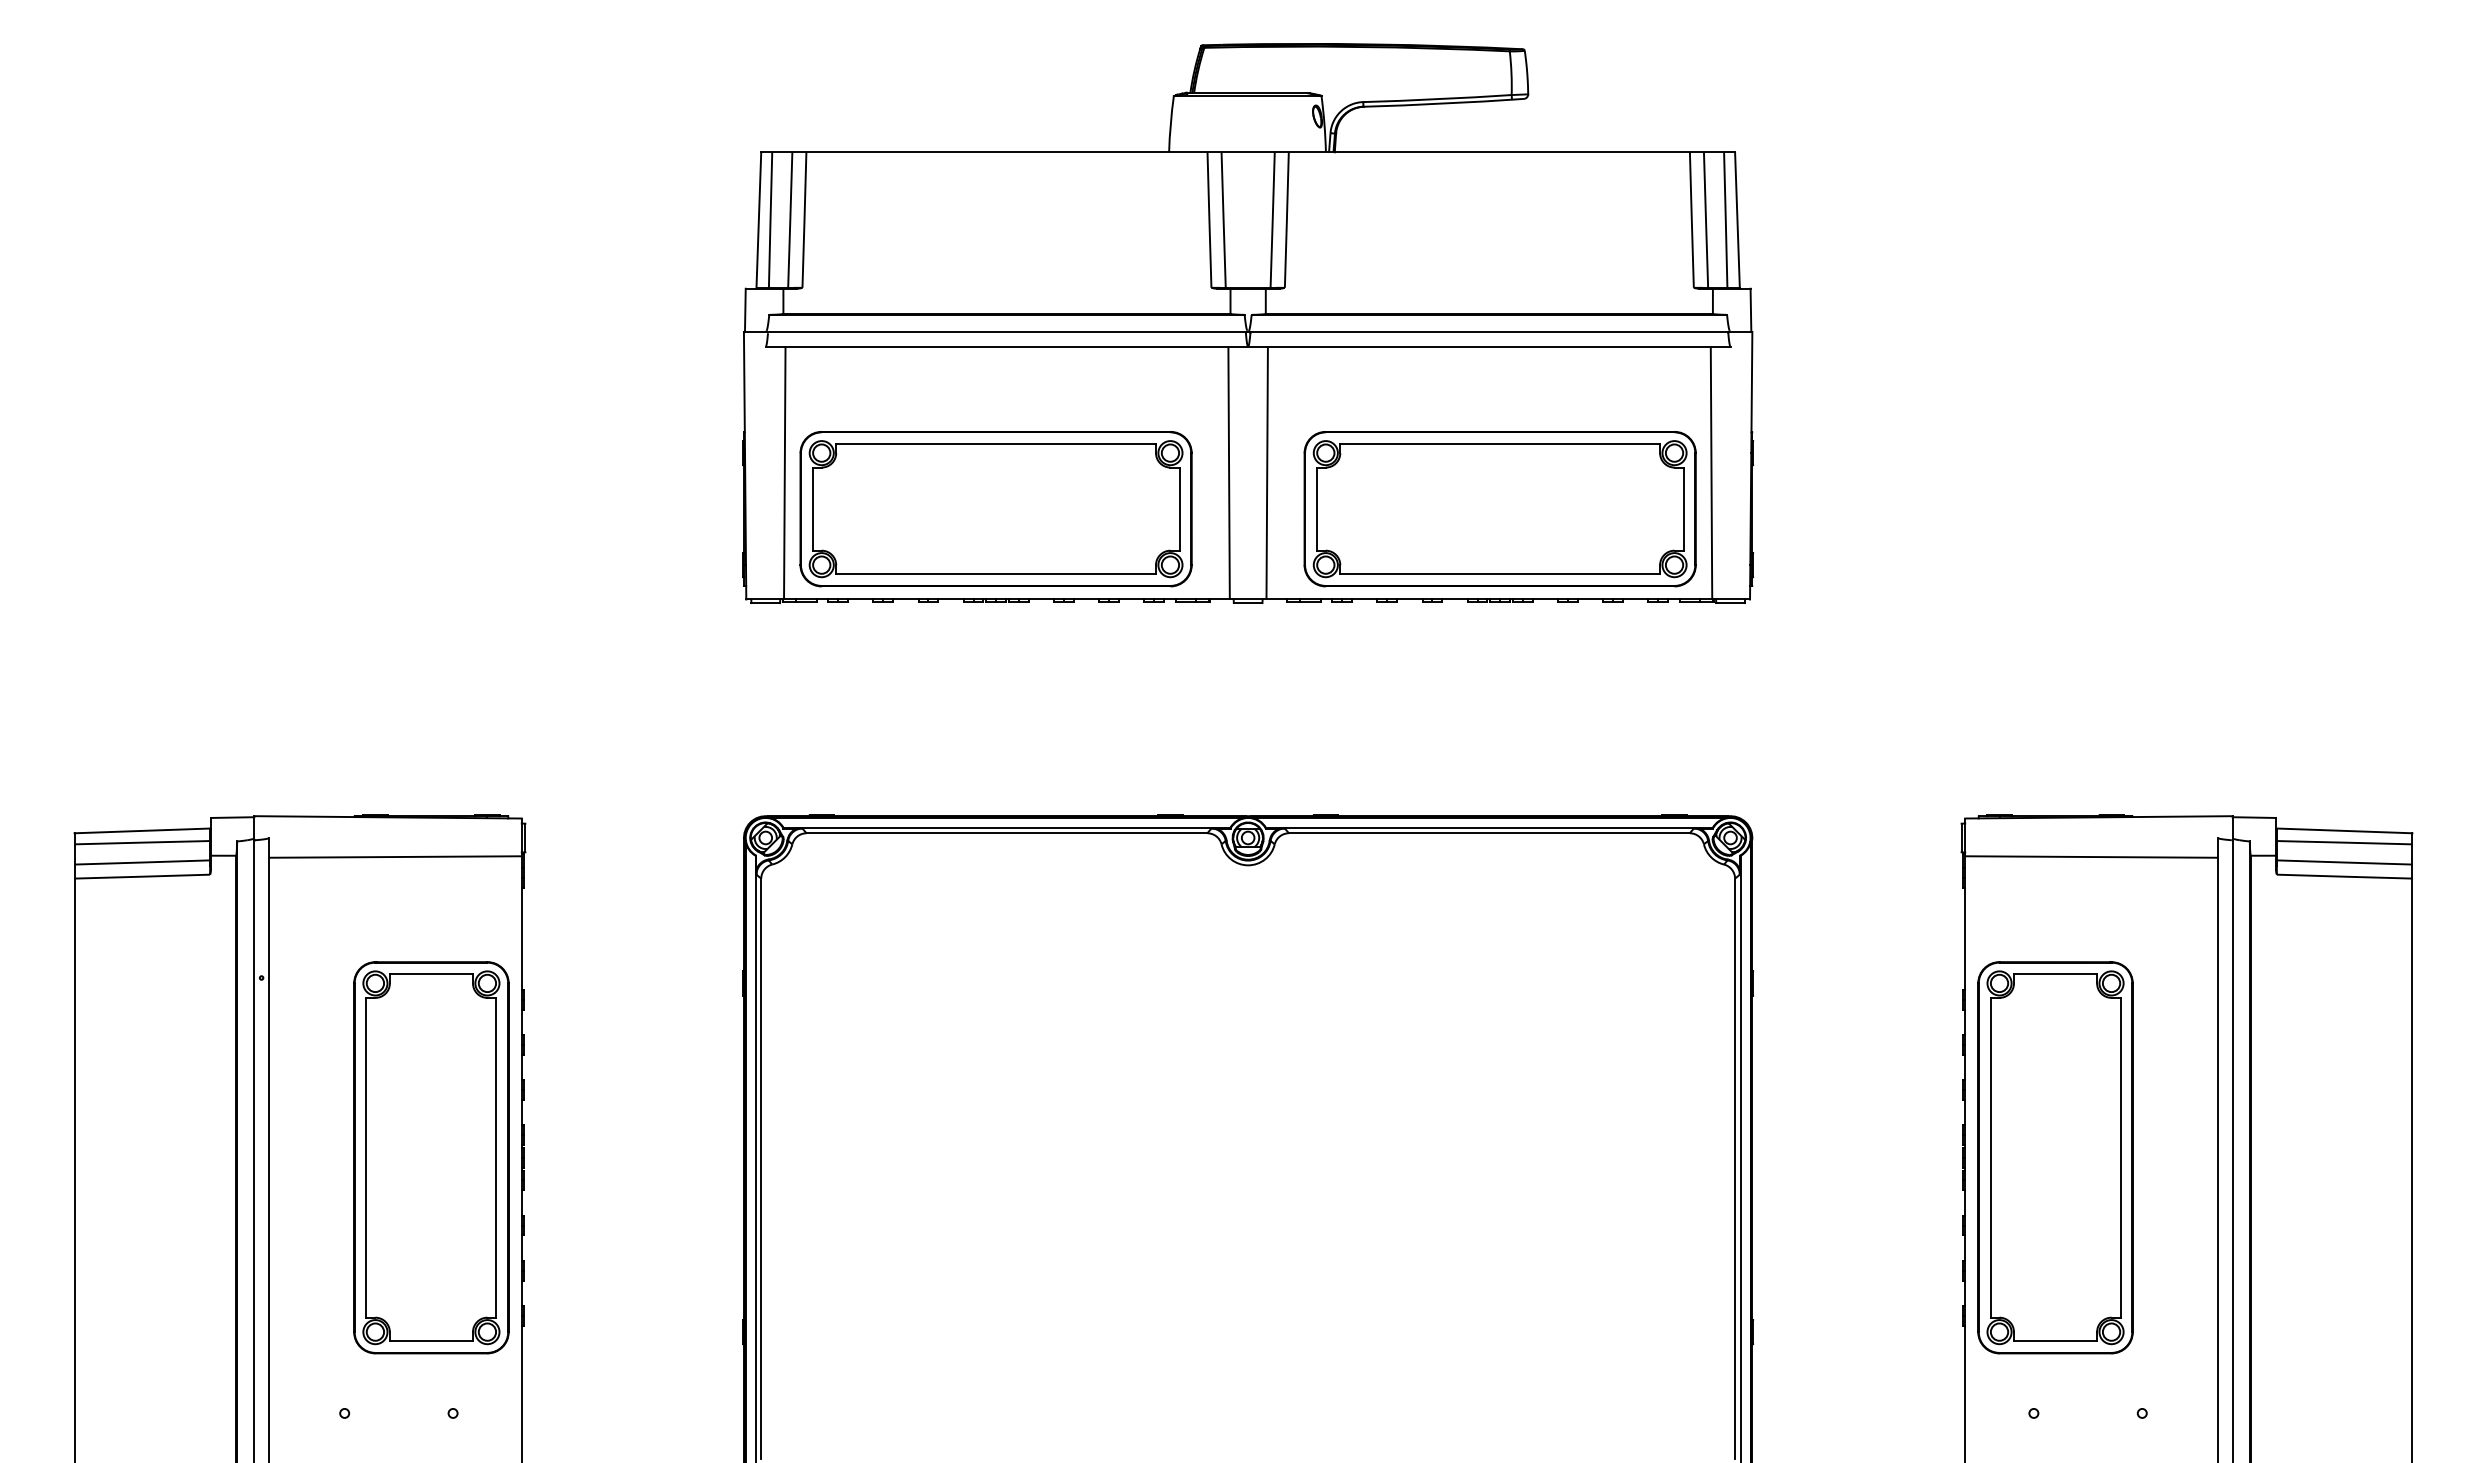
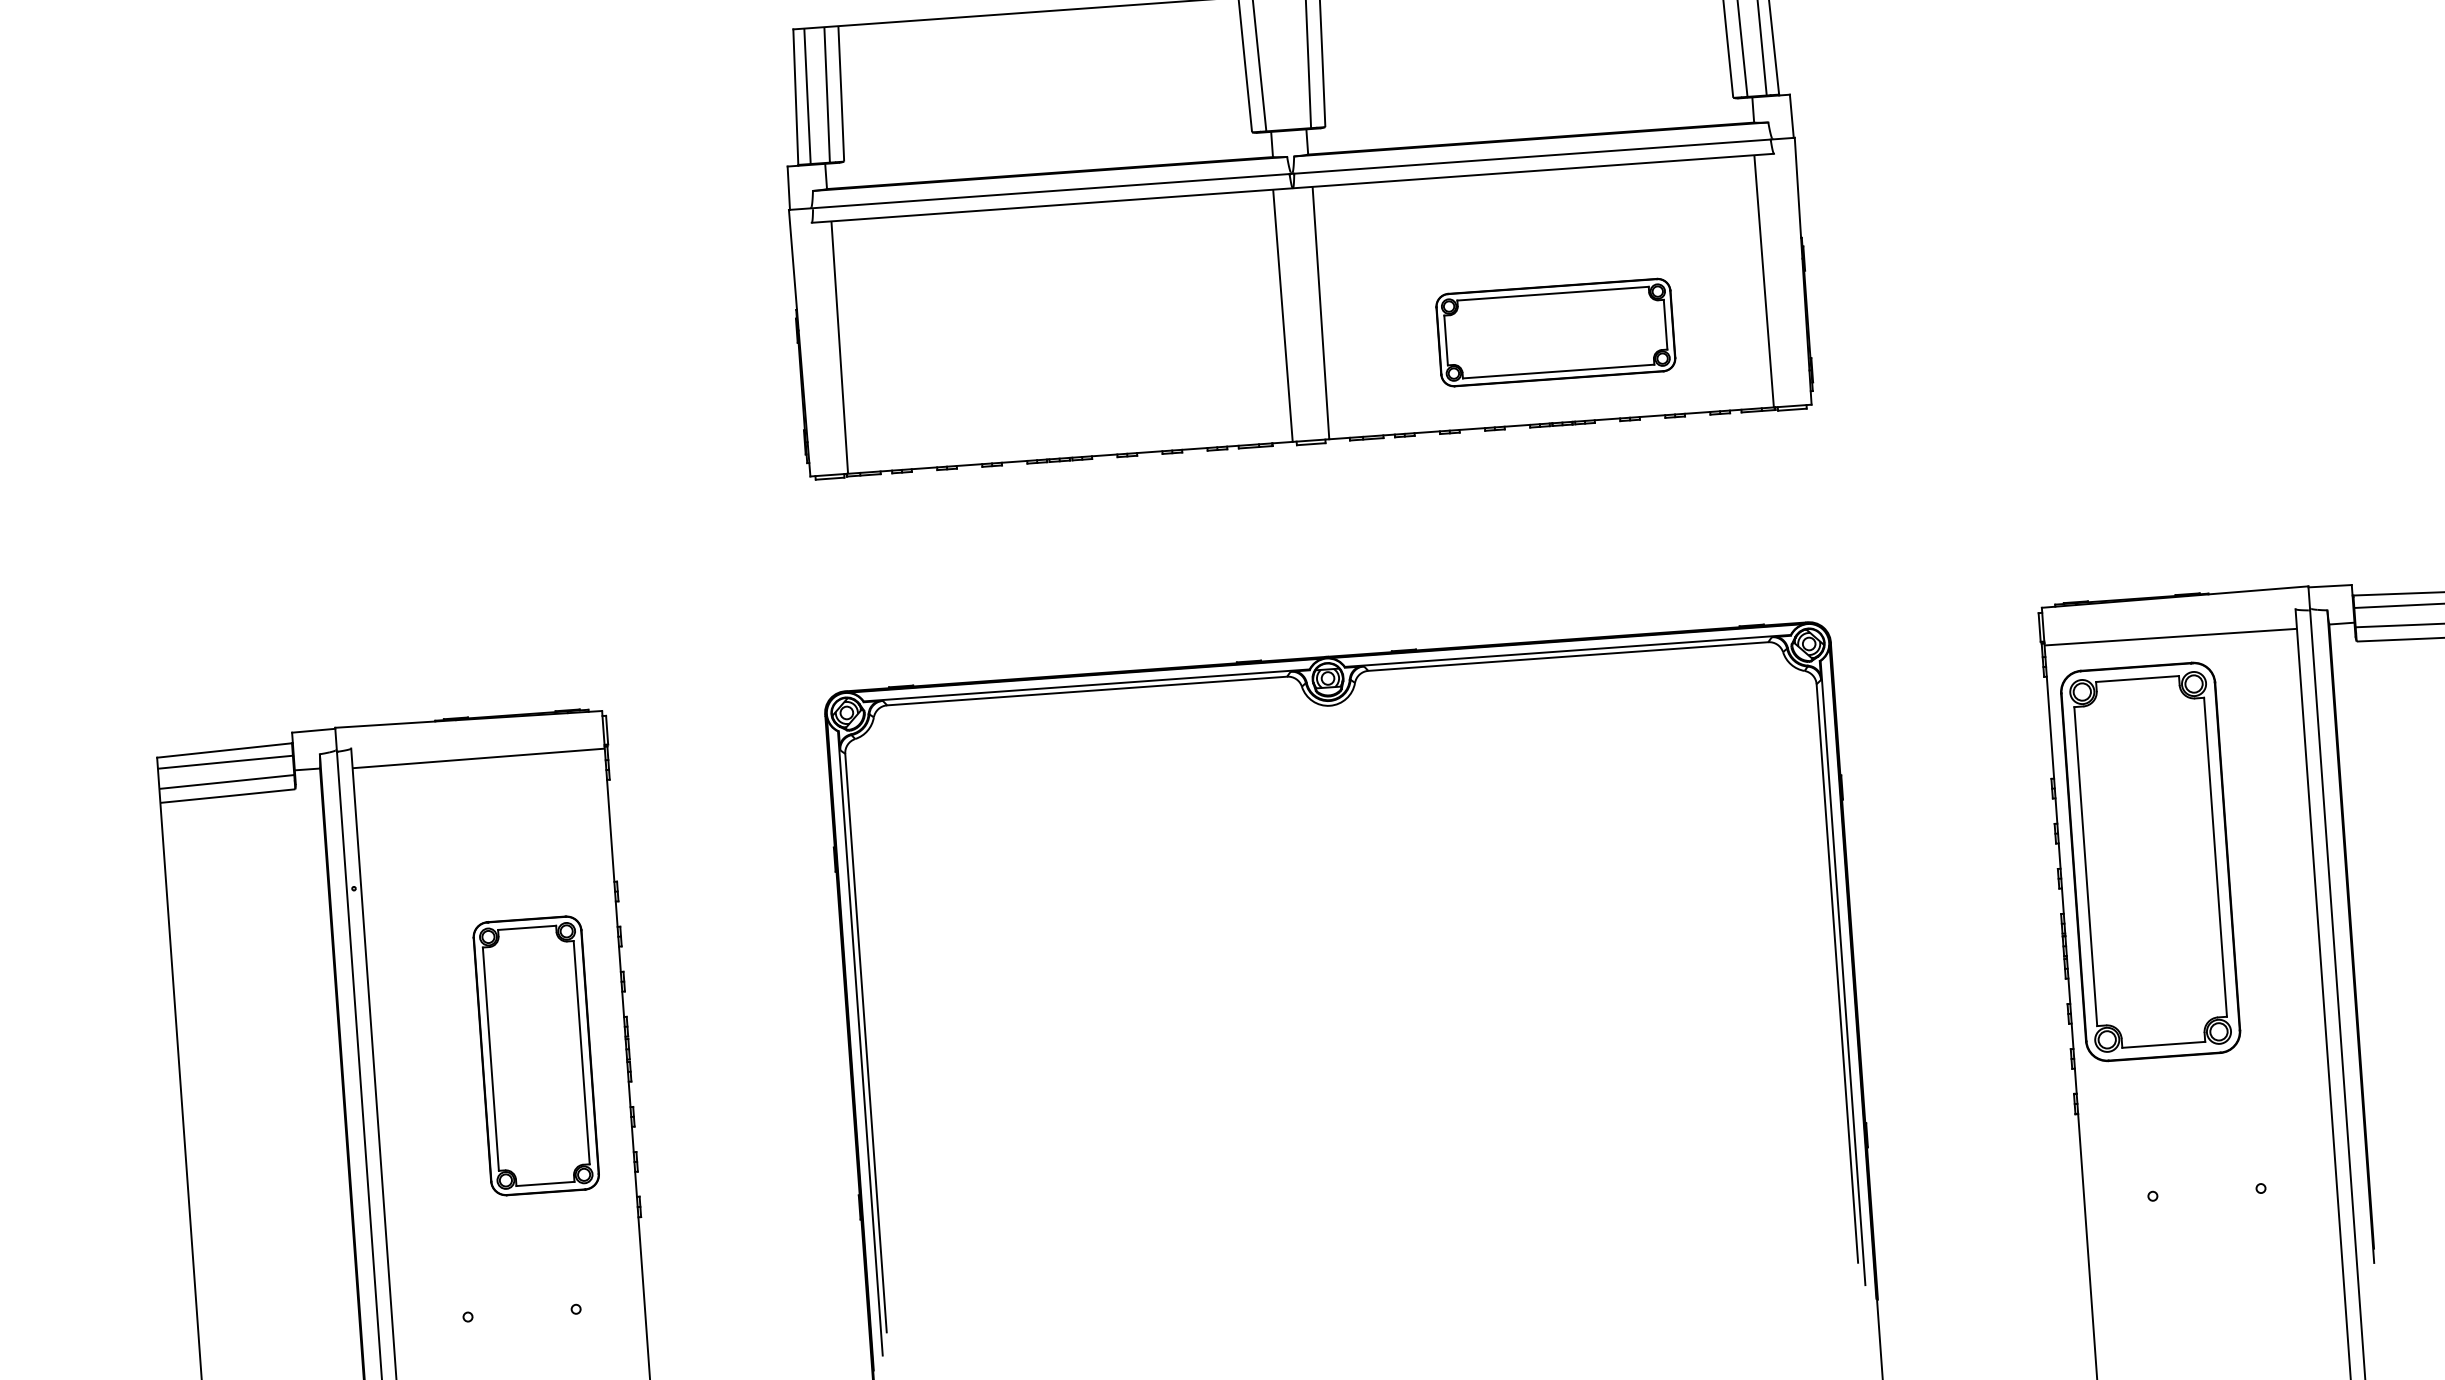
part: (995, 509) -> (1052, 368), removed
part: (1499, 509) -> (1555, 332), size x0.6
part: (431, 1157) -> (536, 1055), size x0.7
part: (2055, 1157) -> (2150, 861), moved

